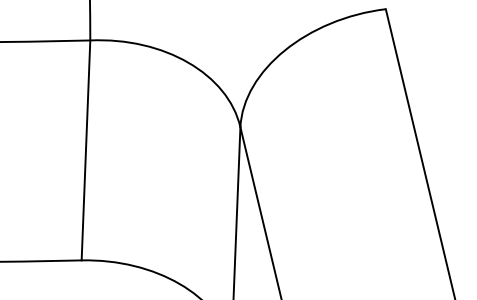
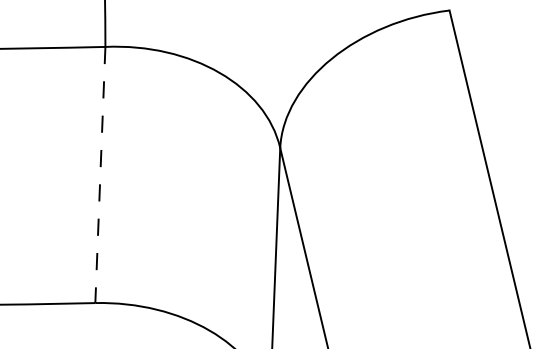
line: (86, 150) -> (100, 175), solid -> dashed

